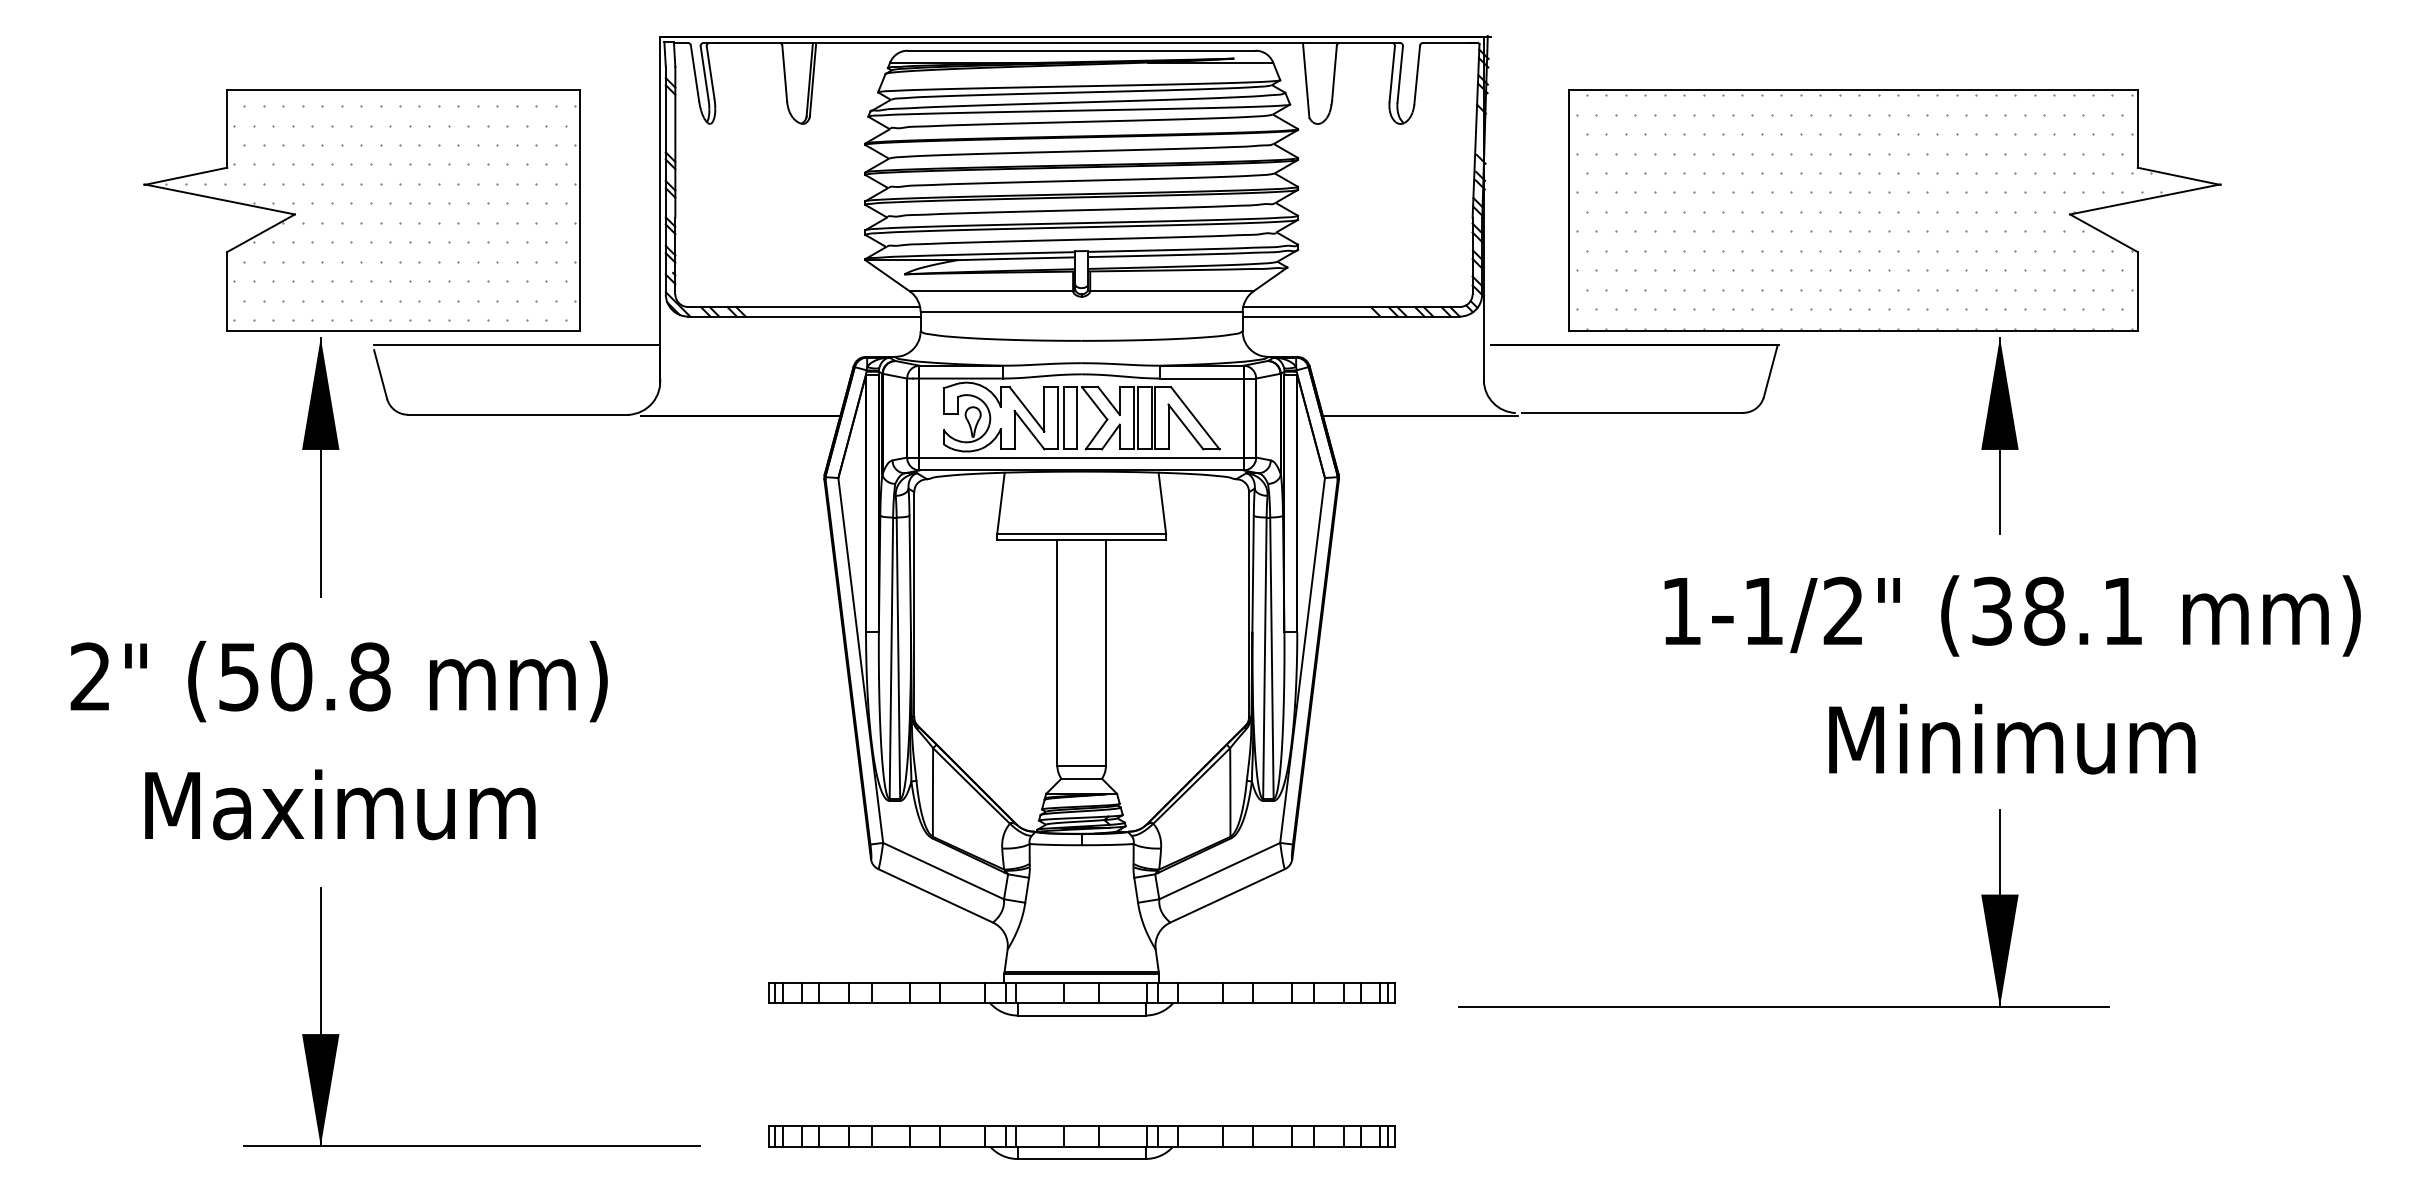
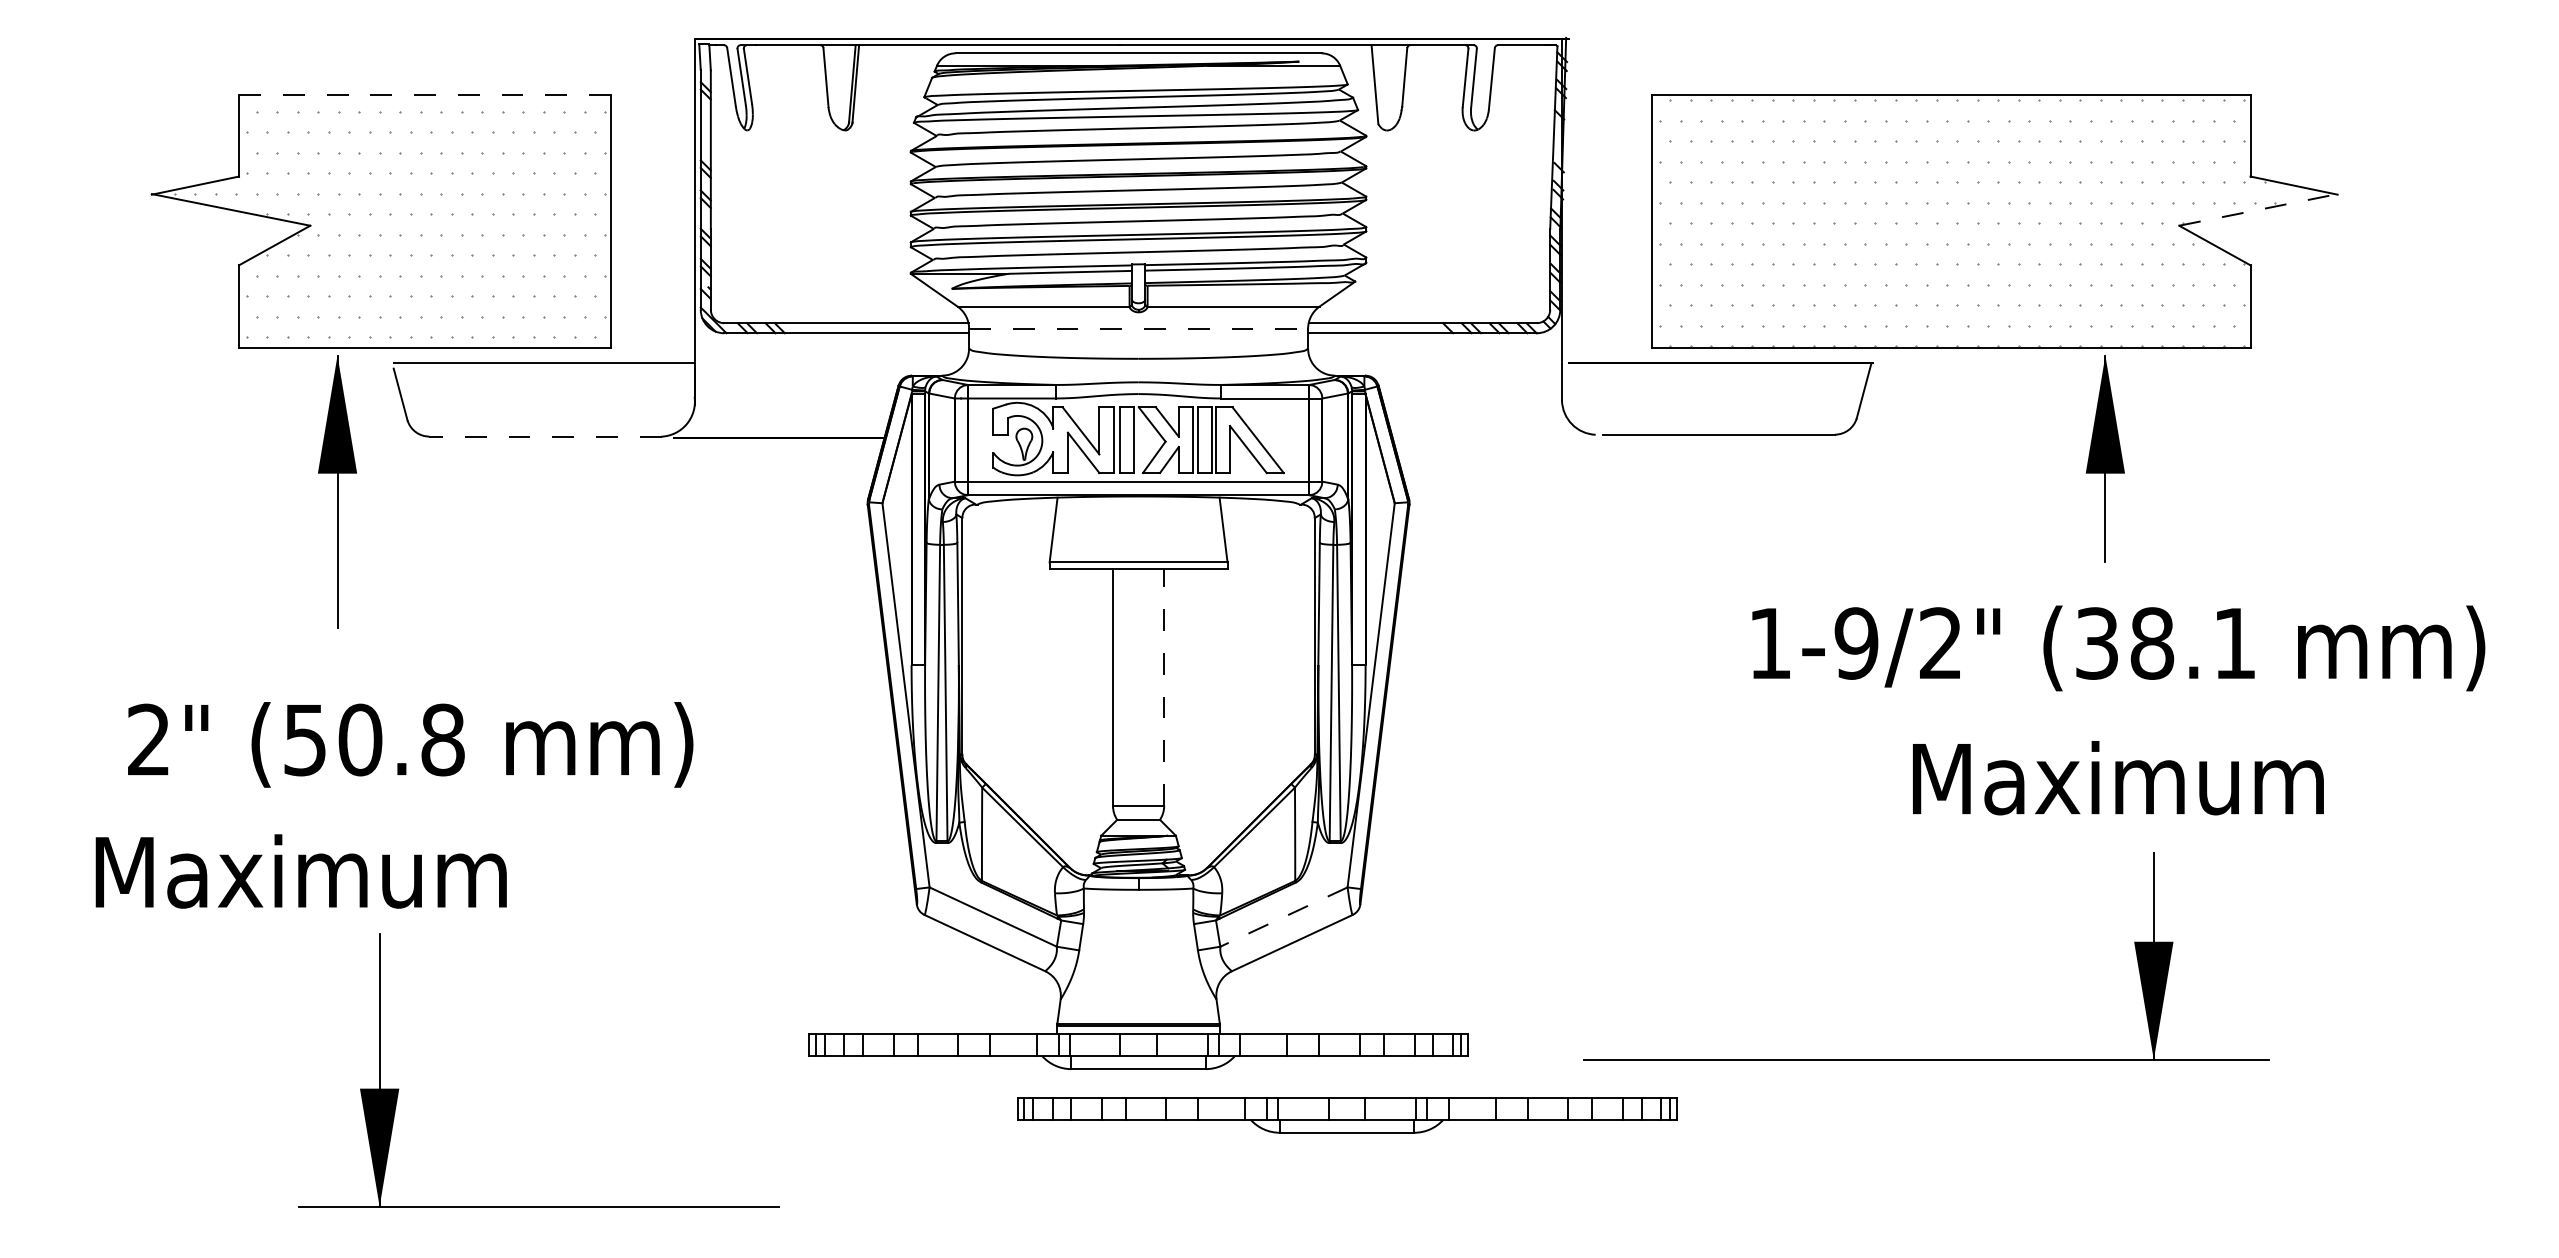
line: (403, 89) -> (424, 94), solid -> dashed
line: (2145, 199) -> (2258, 209), solid -> dashed
line: (1081, 312) -> (1138, 328), solid -> dashed
line: (517, 414) -> (544, 436), solid -> dashed
line: (1420, 415) -> (1495, 437), removed
text: (1763, 610) -> (1856, 642), 1-1/2" -> 1-9/2"
line: (1105, 652) -> (1163, 686), solid -> dashed
text: (338, 681) -> (409, 744), moved
text: (2012, 738) -> (2118, 777), Minimum -> Maximum
text: (340, 804) -> (301, 871), moved
line: (1219, 871) -> (1283, 917), solid -> dashed
part: (1783, 1006) -> (1925, 1059), moved
part: (1081, 1142) -> (1346, 1115), moved
part: (471, 1145) -> (538, 1205), moved

